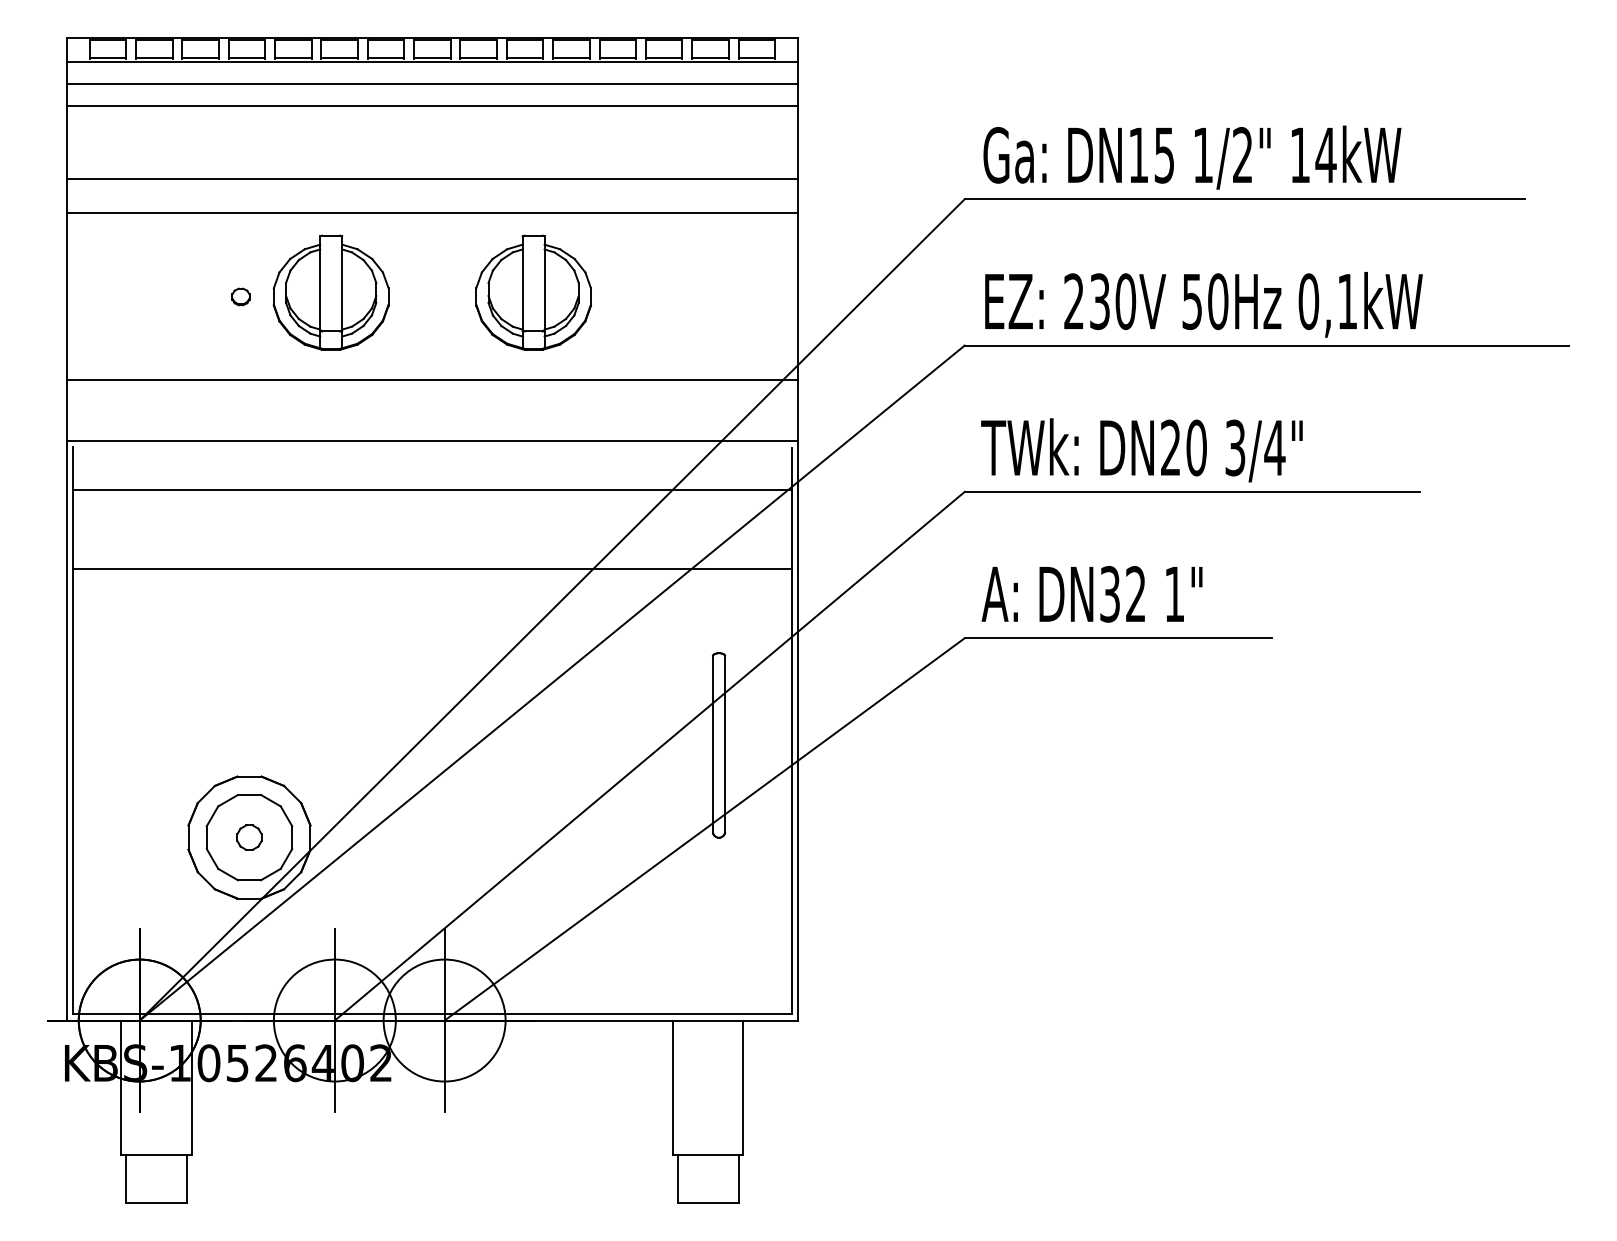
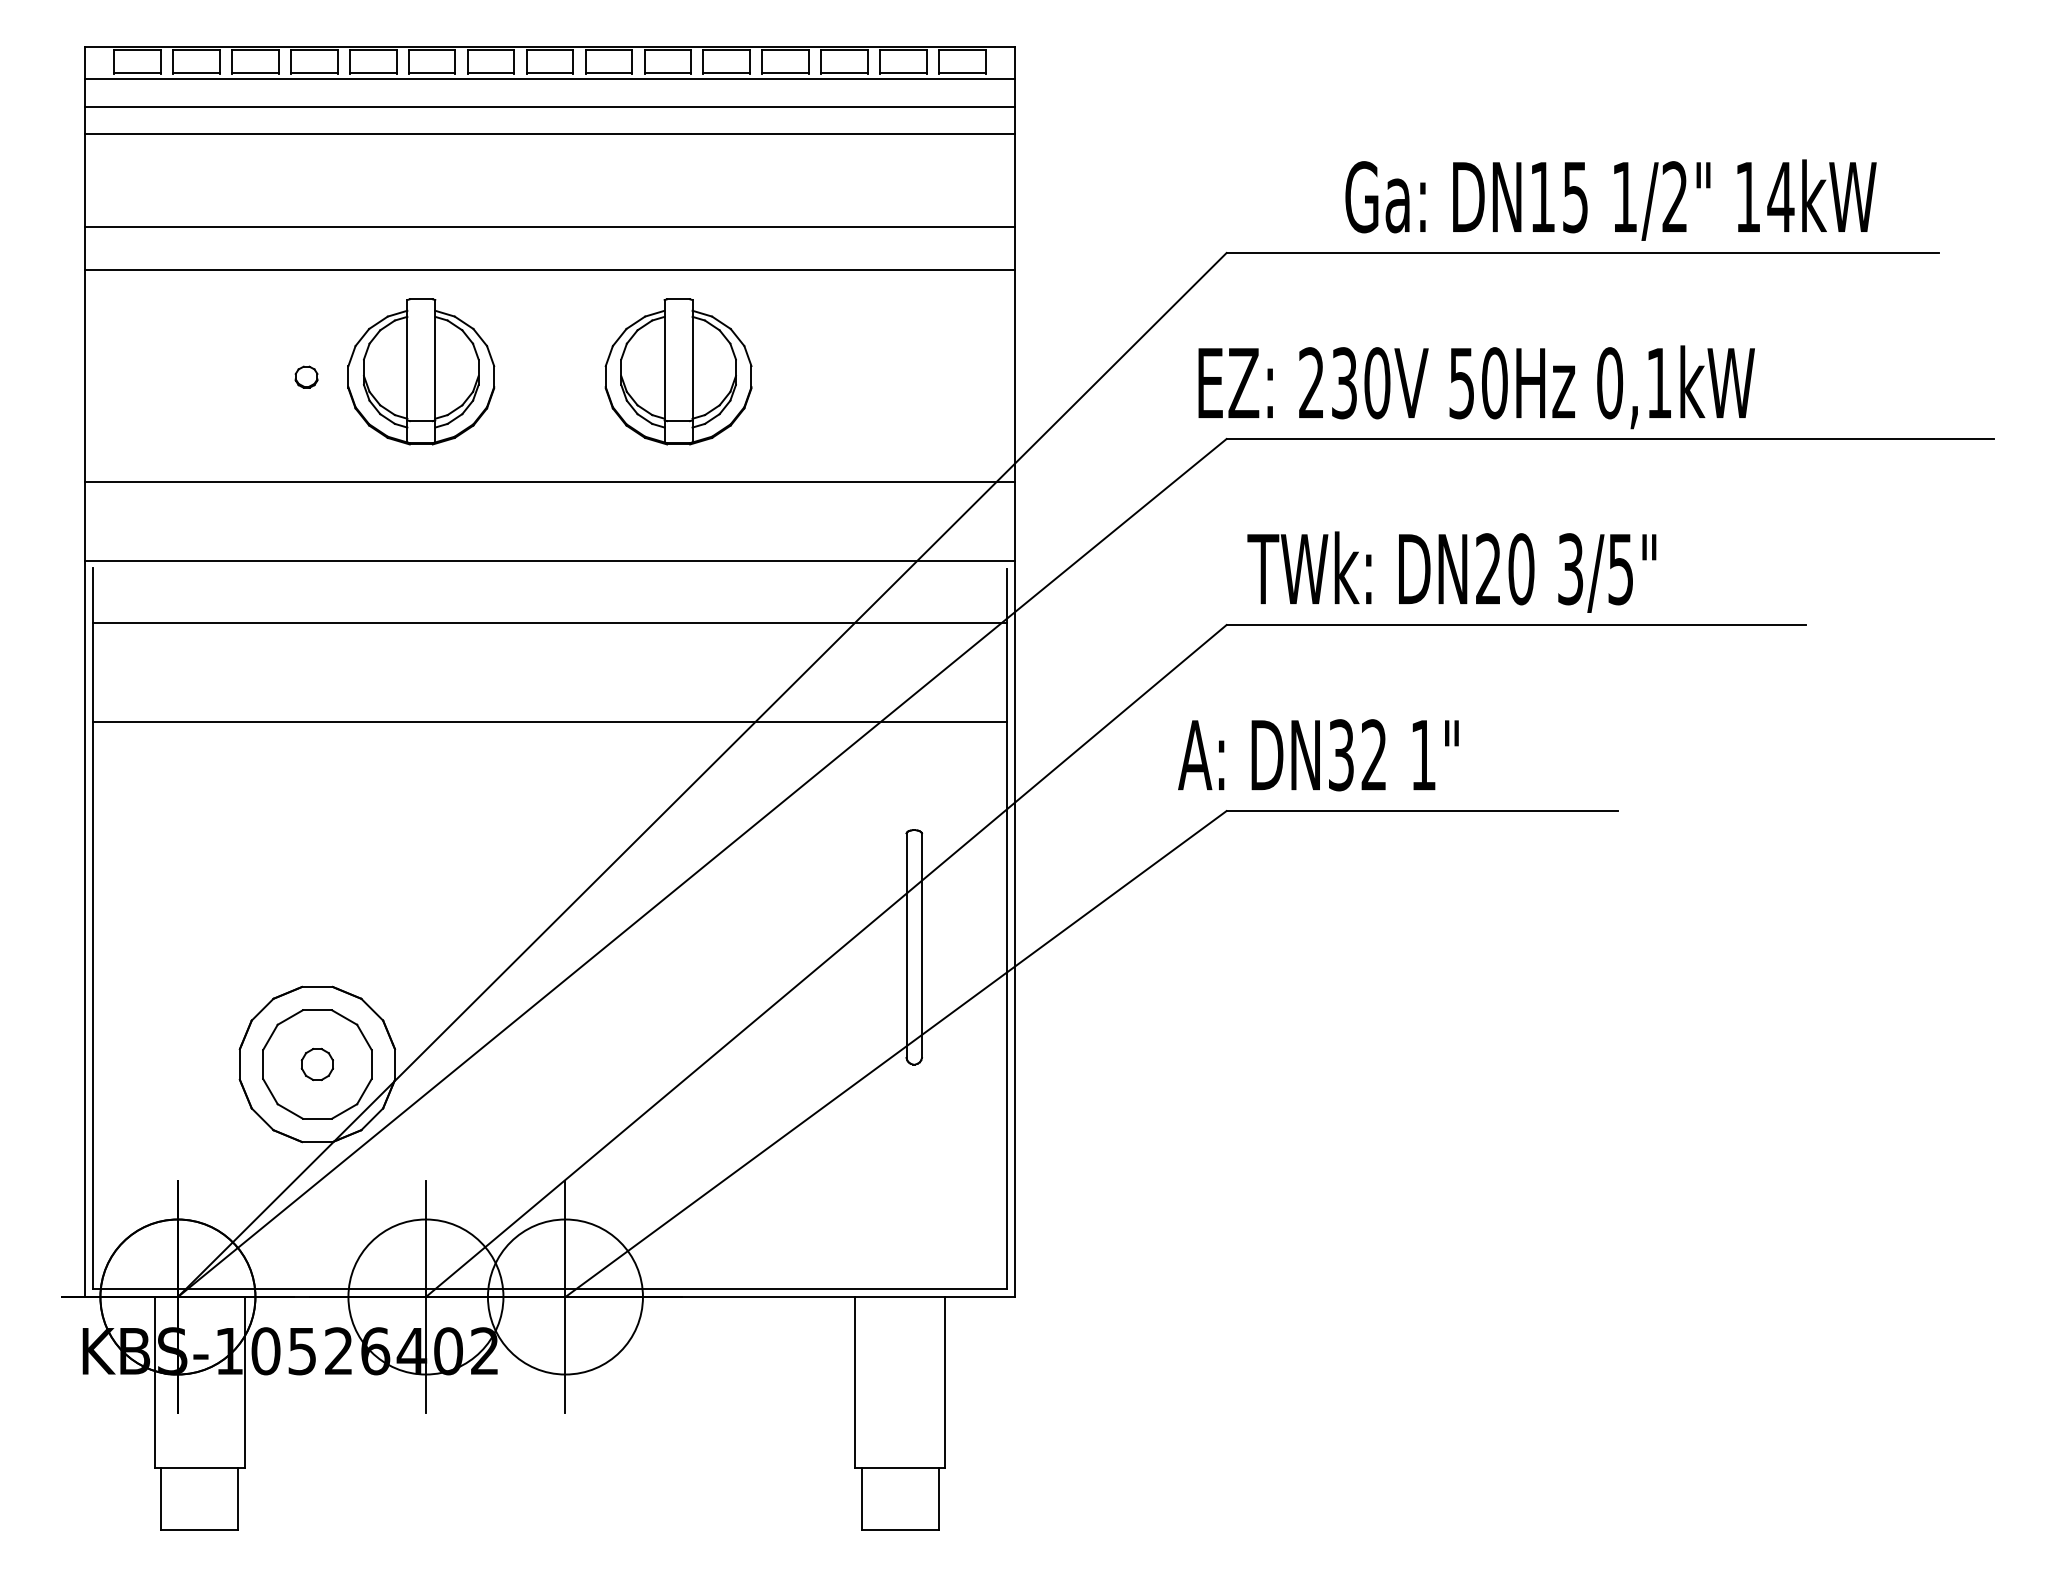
text: (1192, 157) -> (1610, 199), moved
text: (1203, 305) -> (1476, 387), moved
text: (1274, 448) -> (1620, 569), 3/4" -> 3/5"
text: (1092, 594) -> (1318, 755), moved

